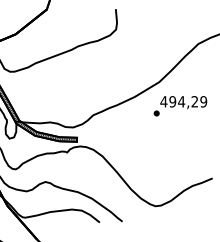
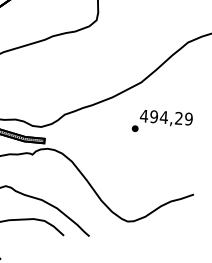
text: (180, 106) -> (162, 122), moved

